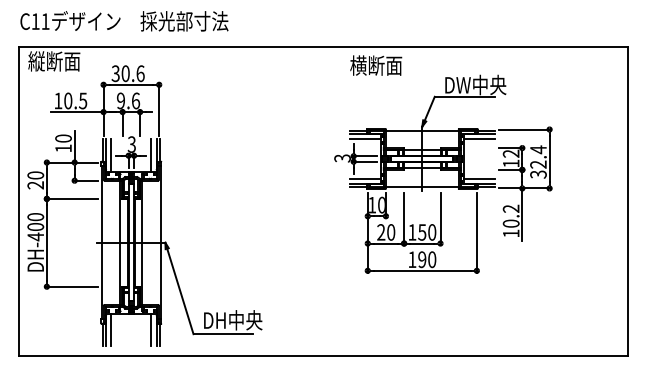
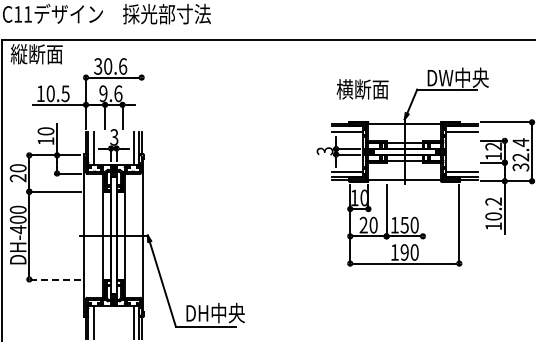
text: (376, 65) -> (362, 89), moved
line: (159, 108) -> (141, 101), removed
line: (440, 218) -> (422, 211), removed
line: (71, 286) -> (53, 279), solid -> dashed

